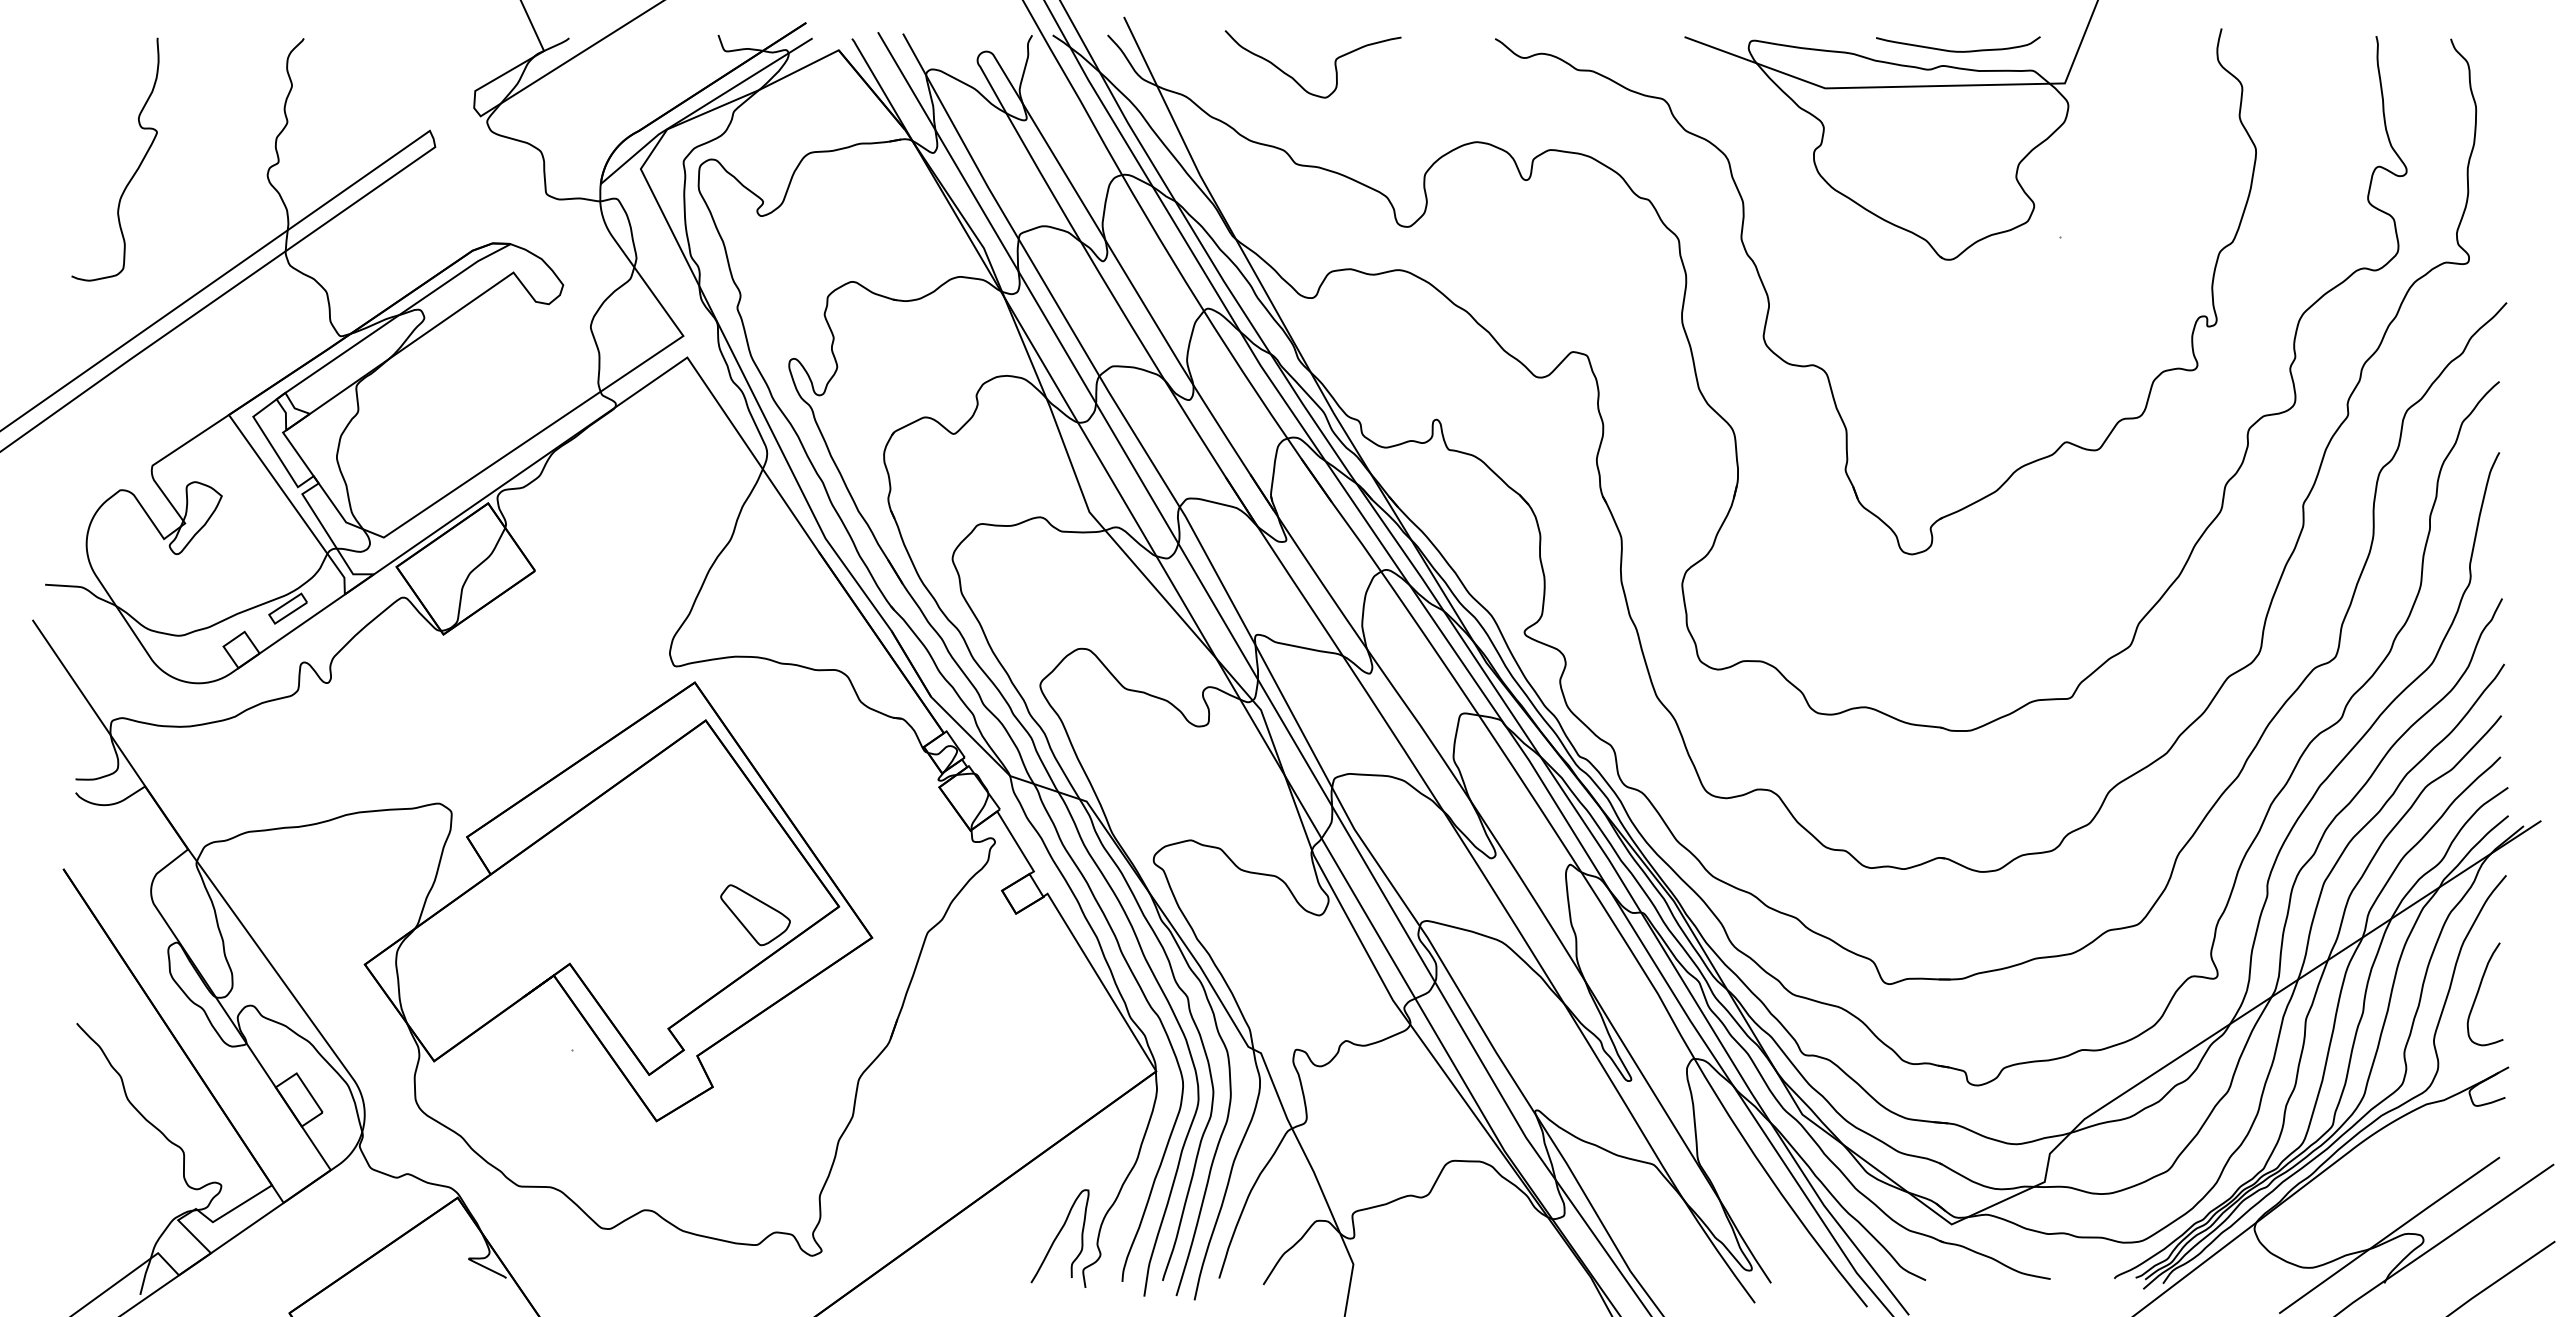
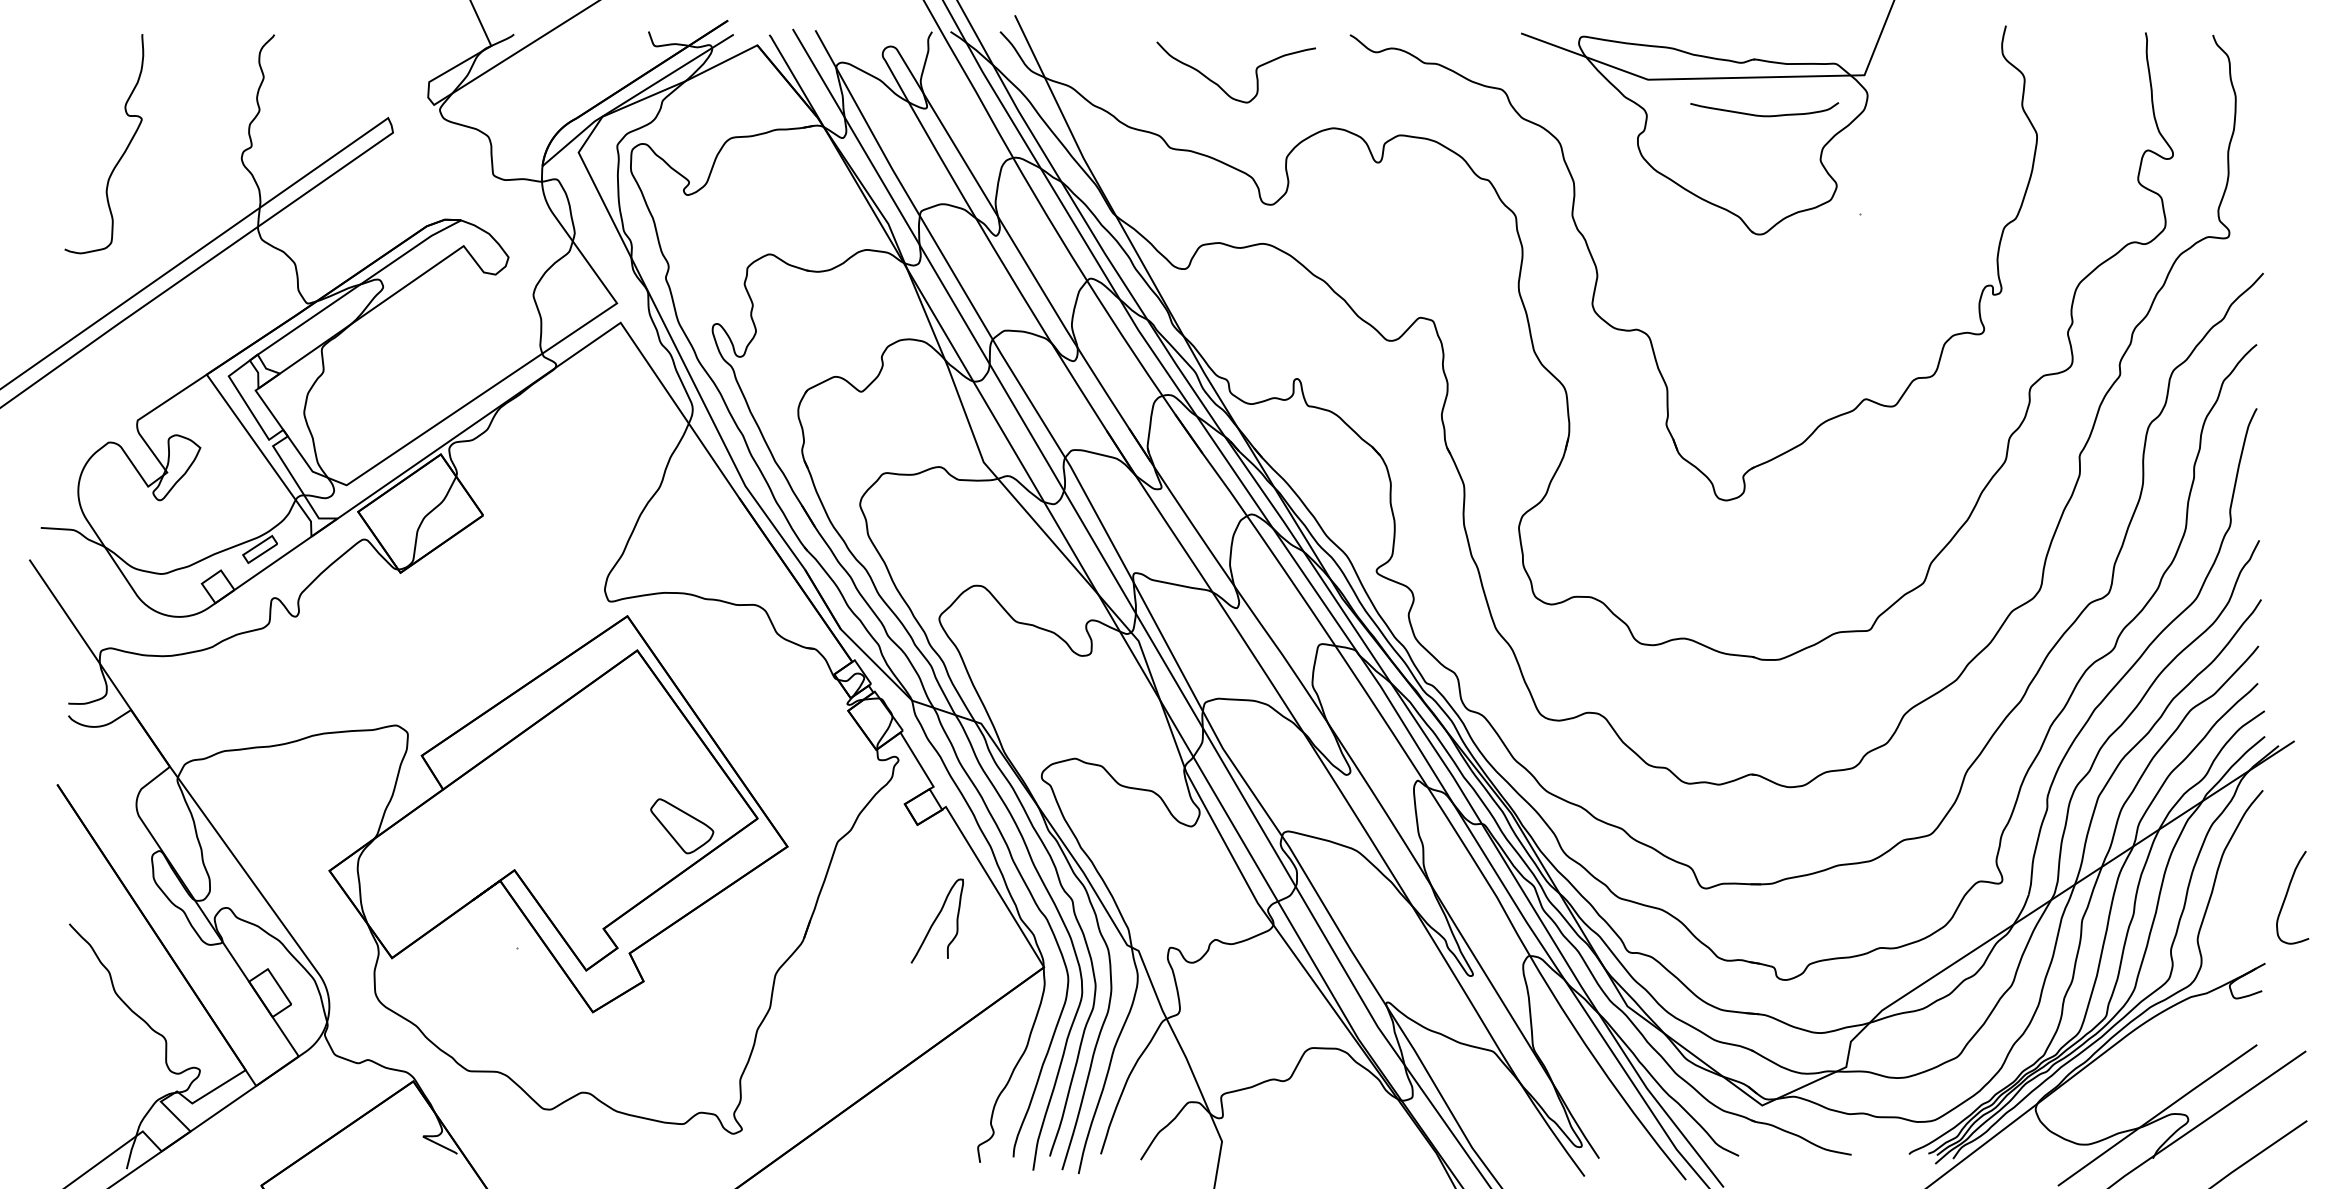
curve: (1958, 50) -> (1764, 115), moved
curve: (1334, 64) -> (1255, 72), moved
curve: (2479, 991) -> (2287, 895), moved
curve: (1058, 1236) -> (935, 921), moved

